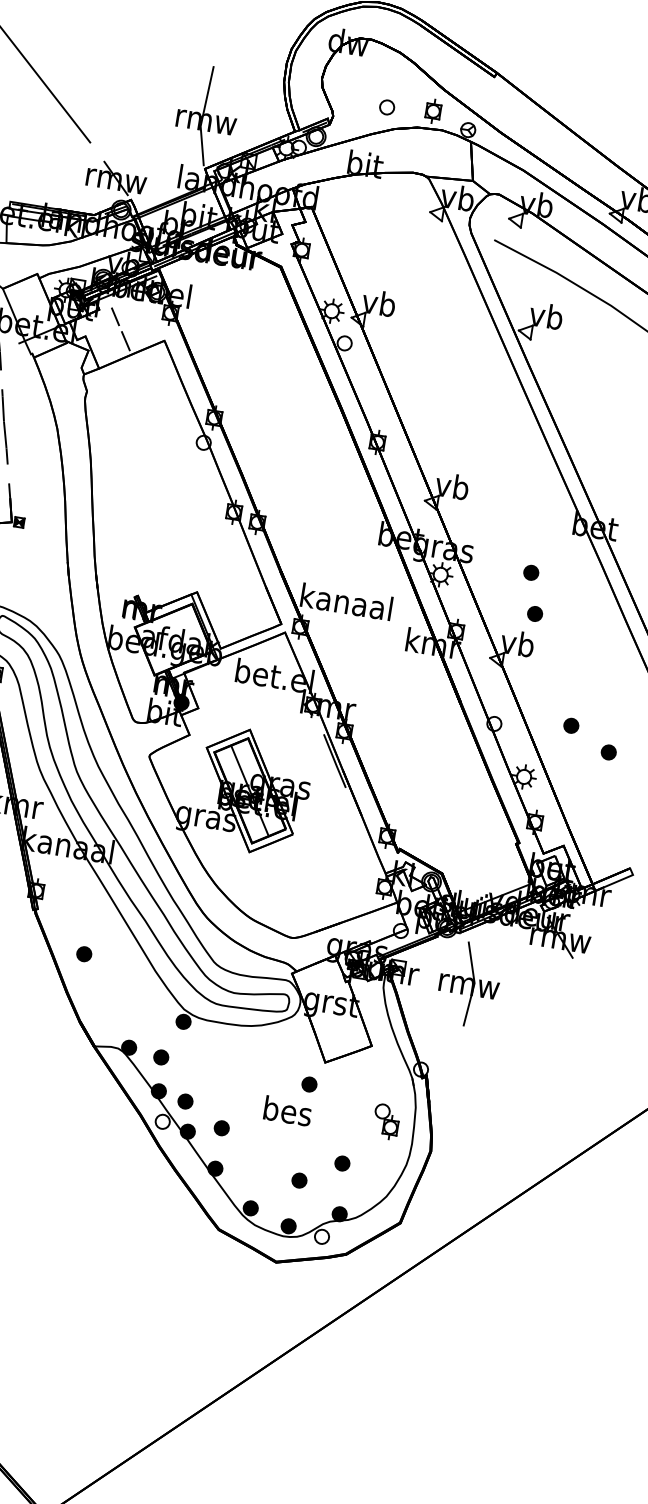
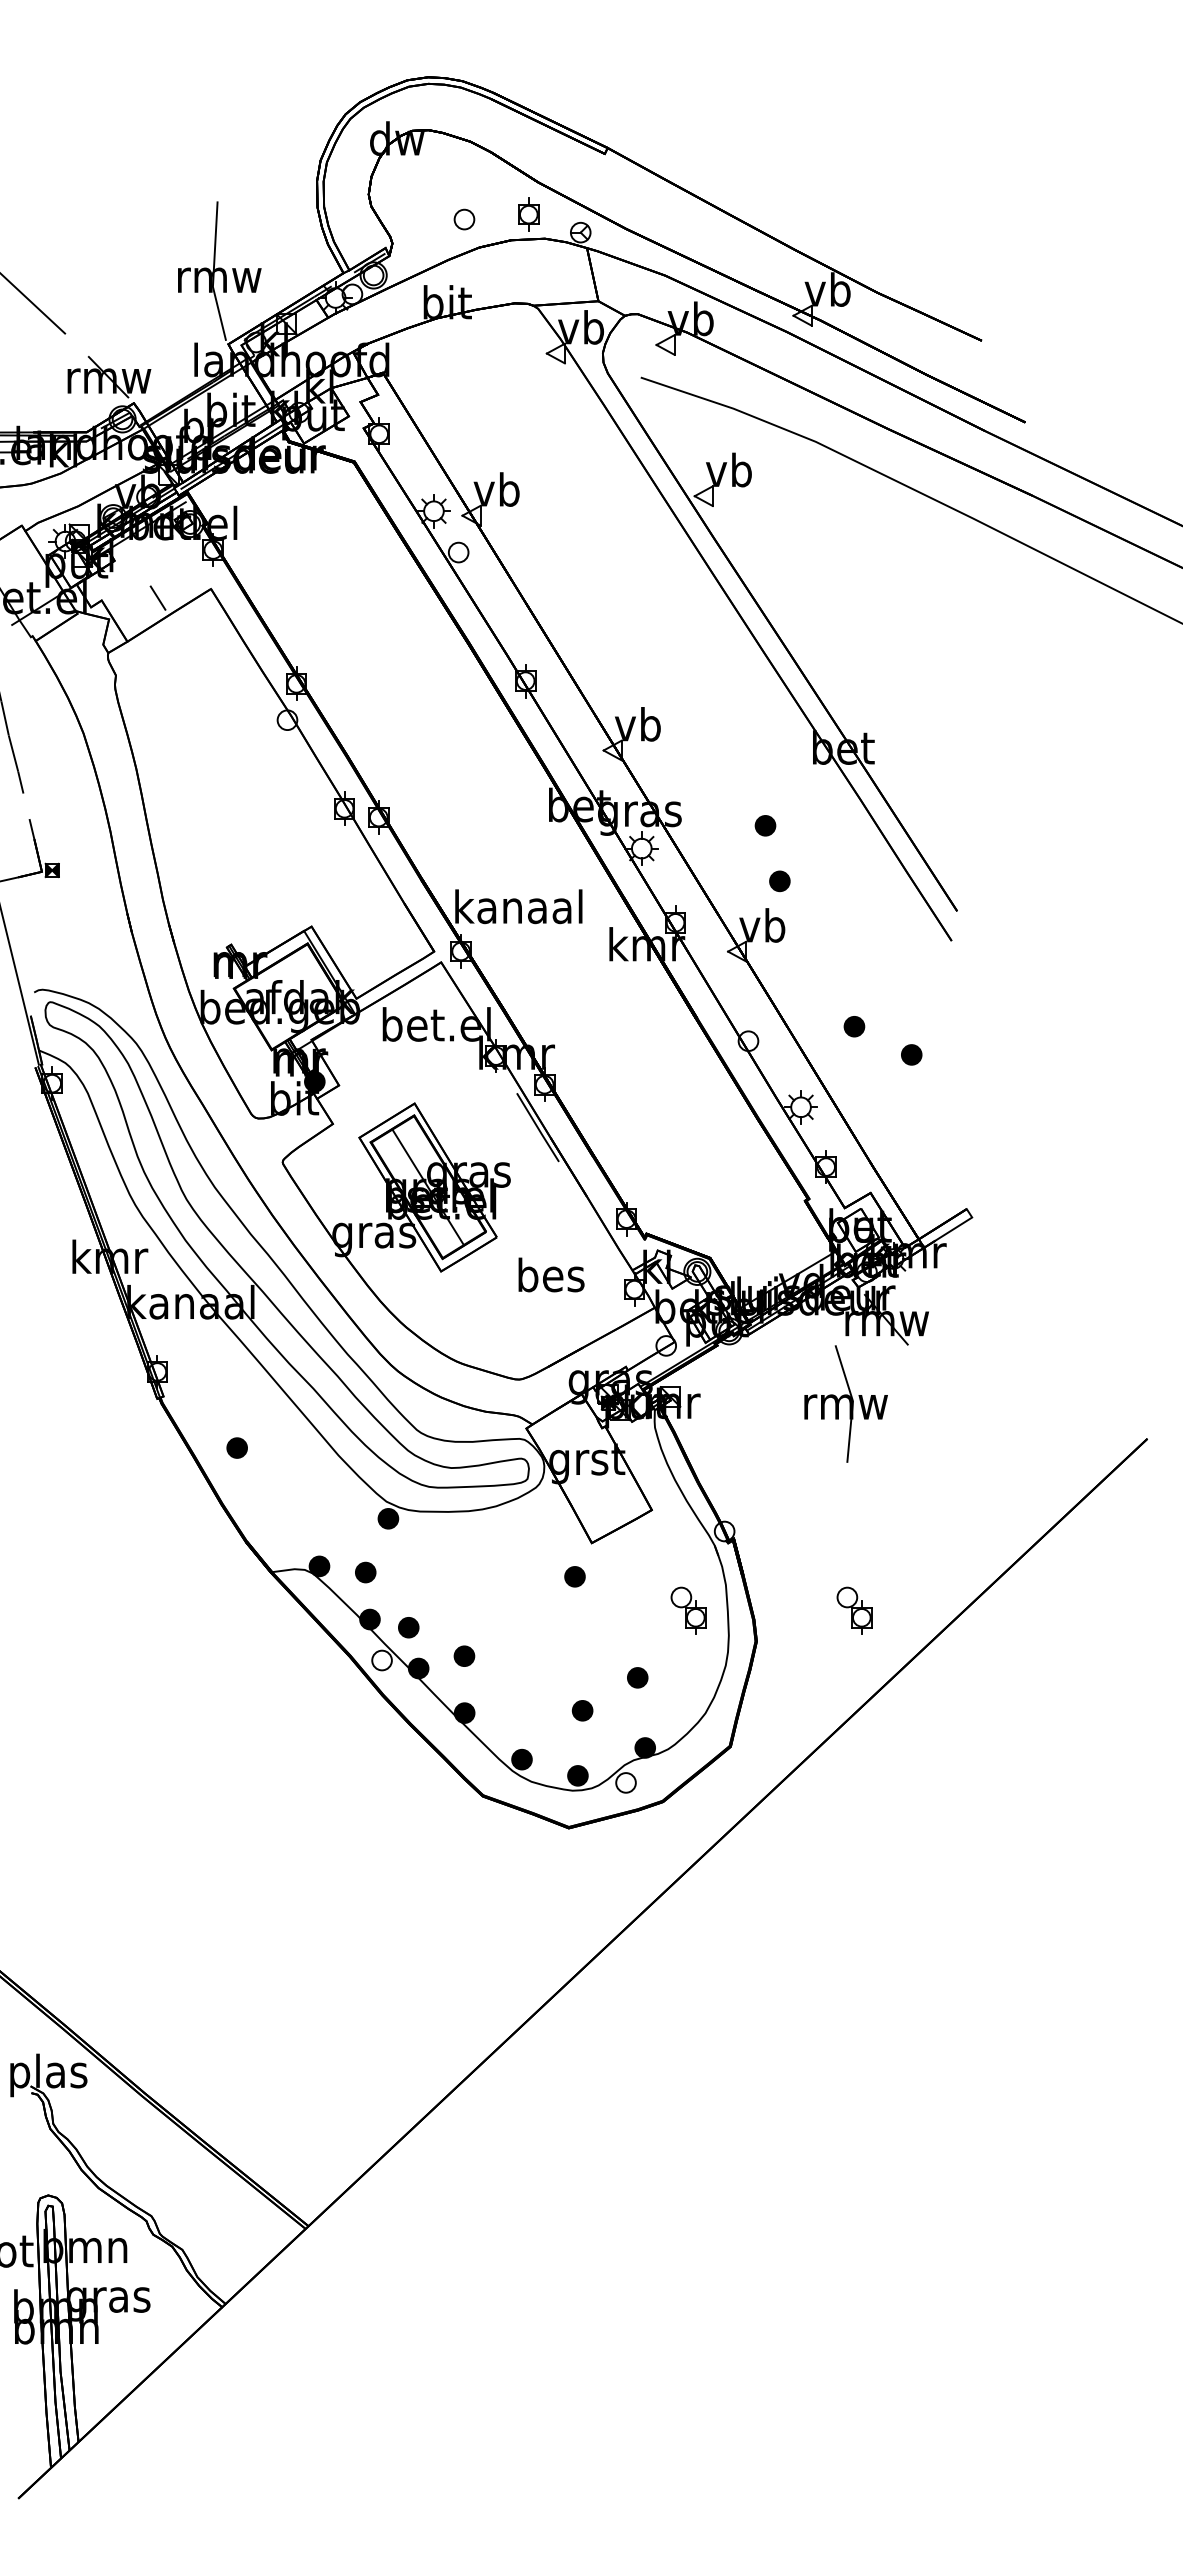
line: (115, 316) -> (138, 566), removed
part: (469, 984) -> (845, 1403), moved
text: (288, 1110) -> (551, 1274), moved
part: (504, 1140) -> (854, 1610), added

